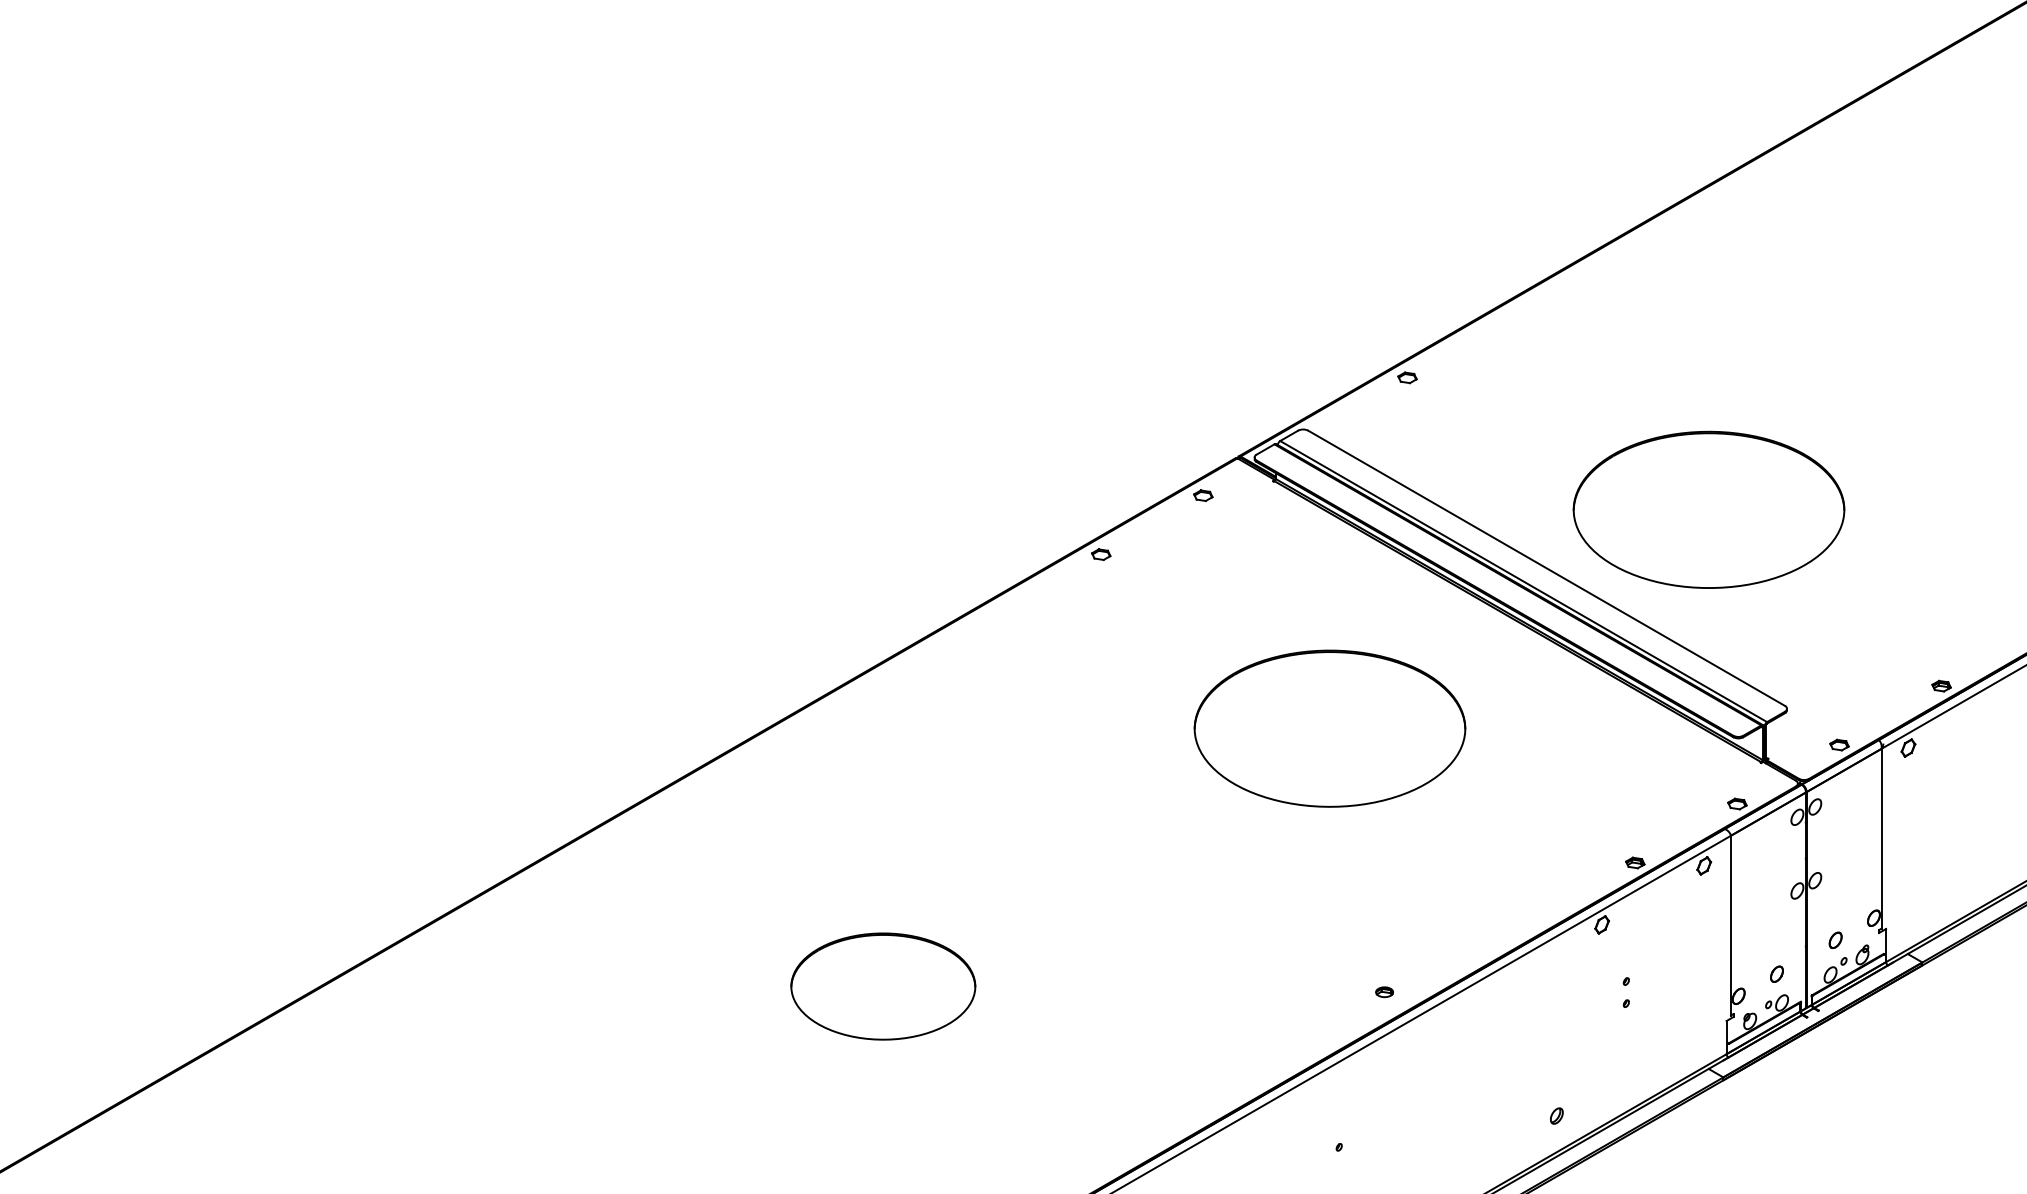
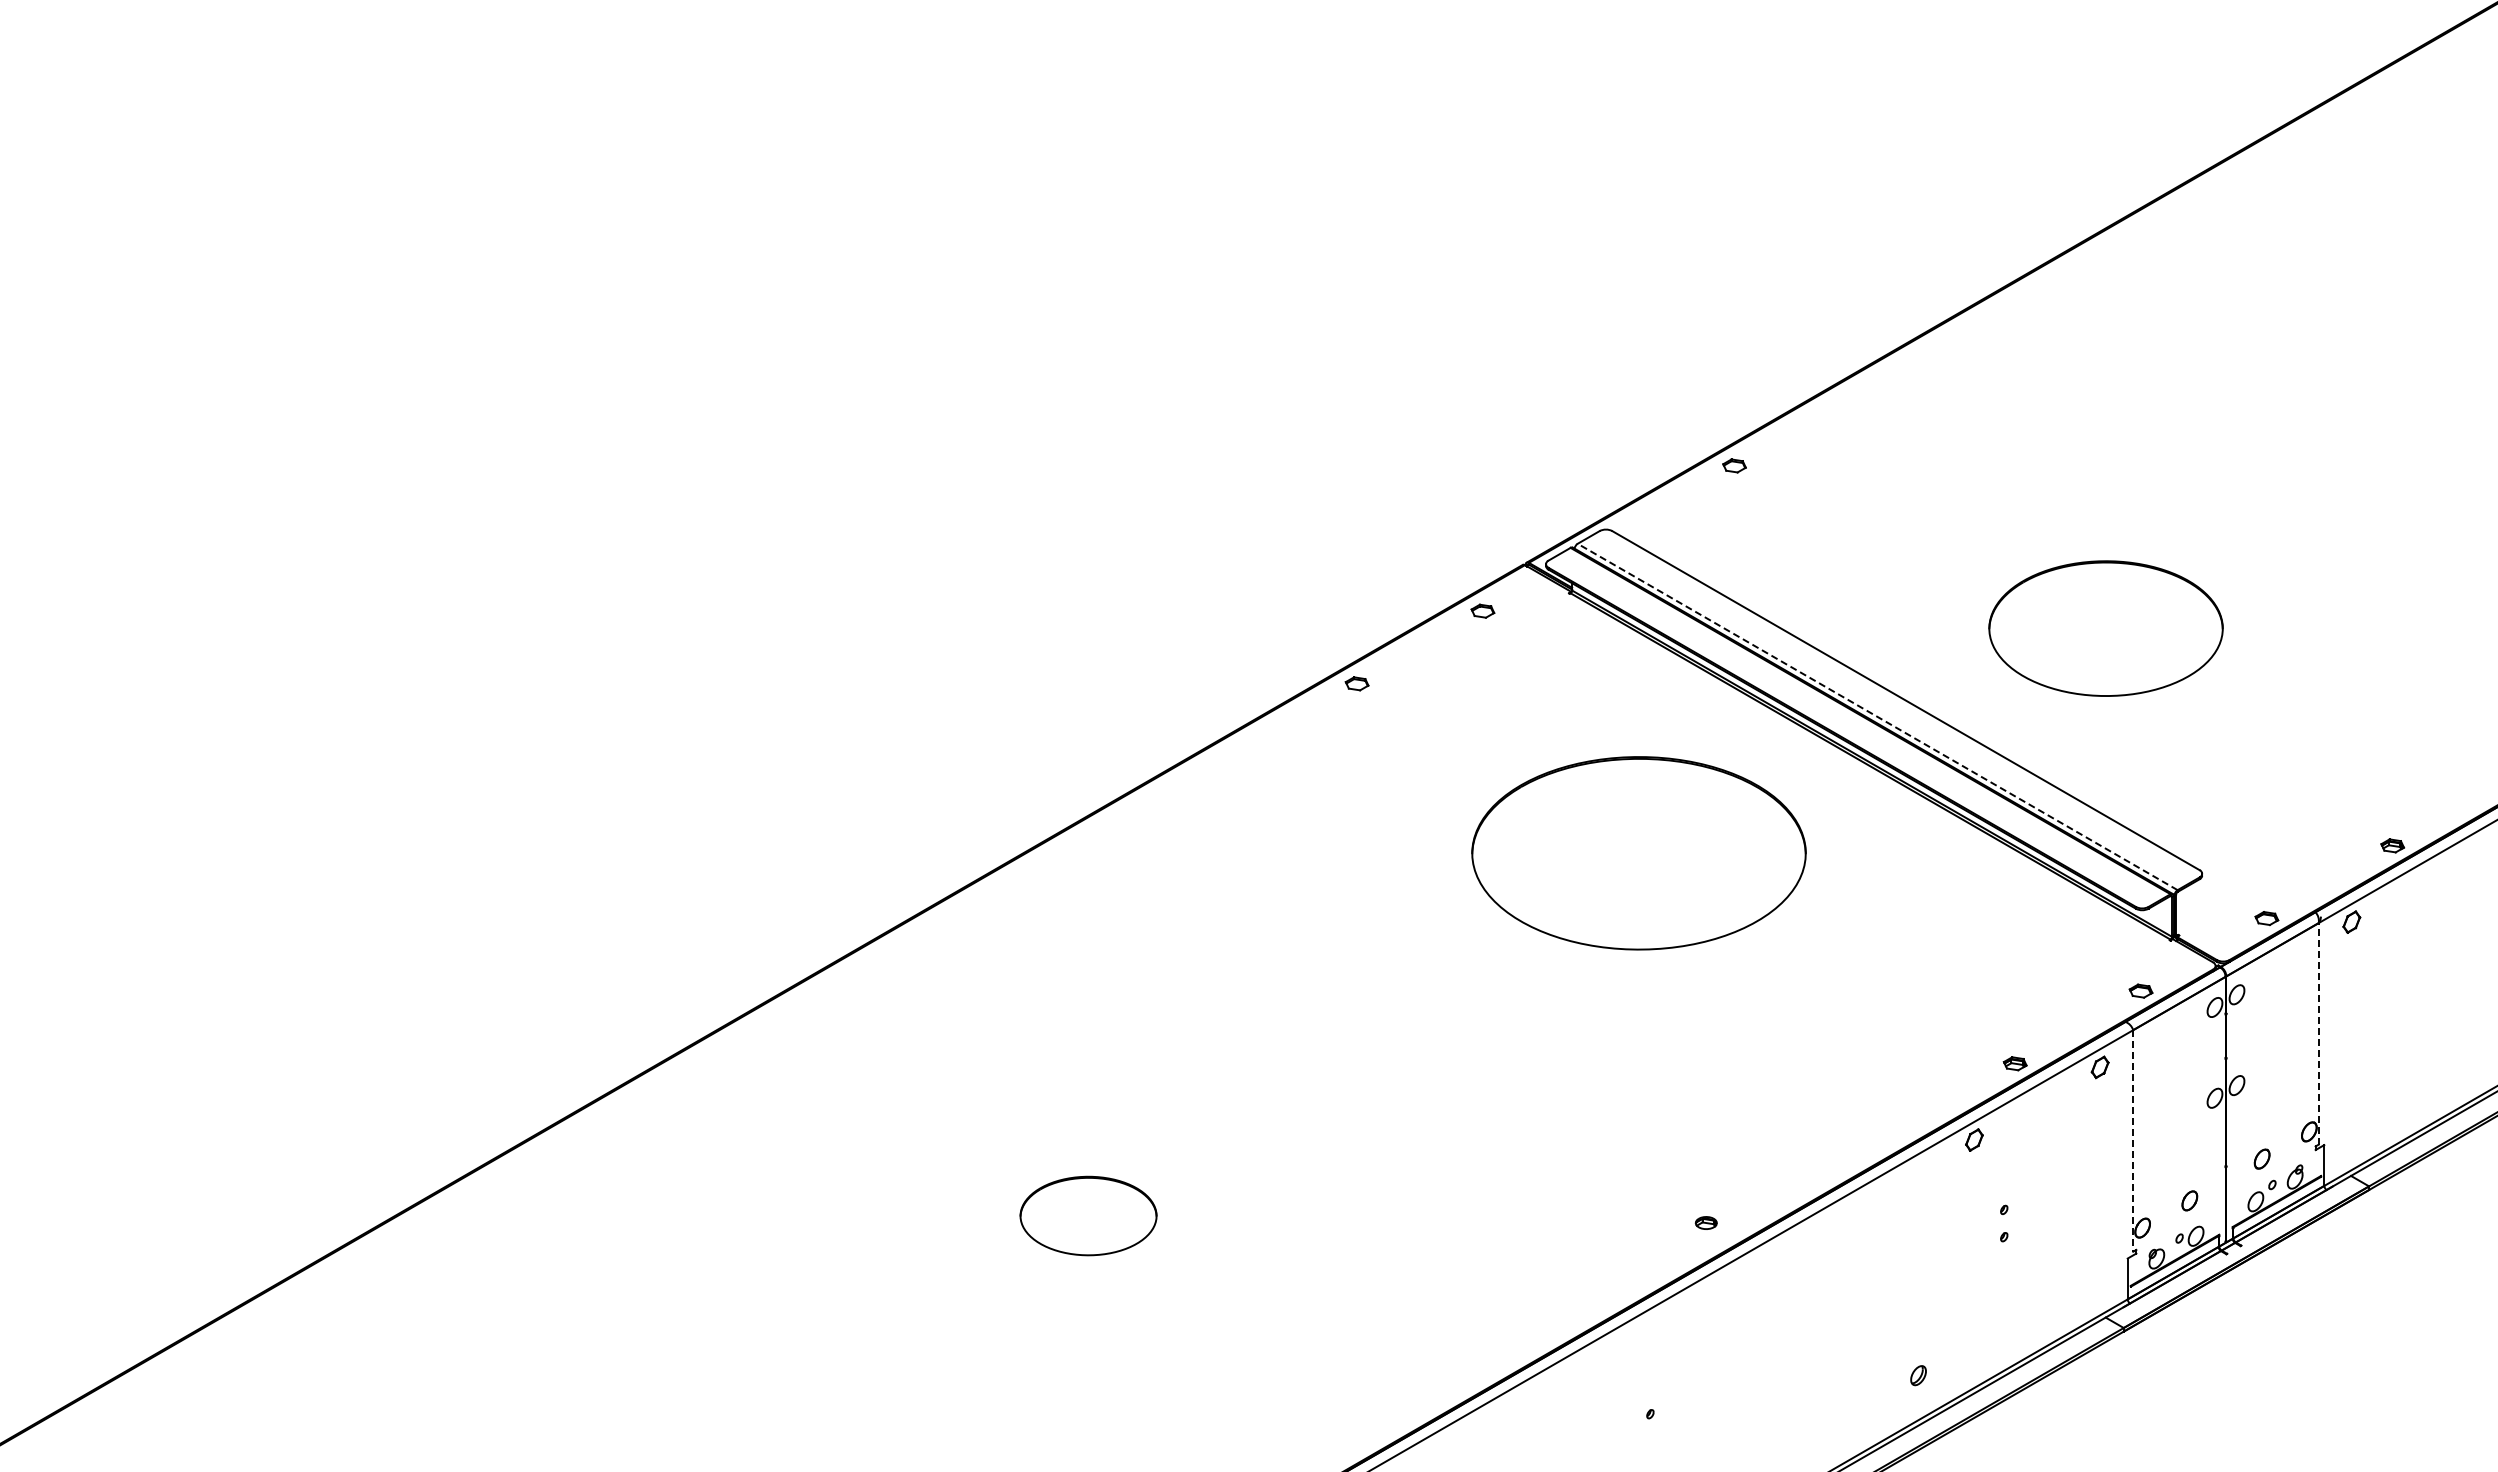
part: (1708, 509) -> (2105, 628), size x0.7
line: (1523, 581) -> (1877, 716), solid -> dashed
part: (1329, 728) -> (1638, 853), moved
line: (1881, 838) -> (2318, 1033), solid -> dashed
line: (1731, 925) -> (2133, 1140), solid -> dashed
part: (883, 986) -> (1088, 1215), size x0.6

